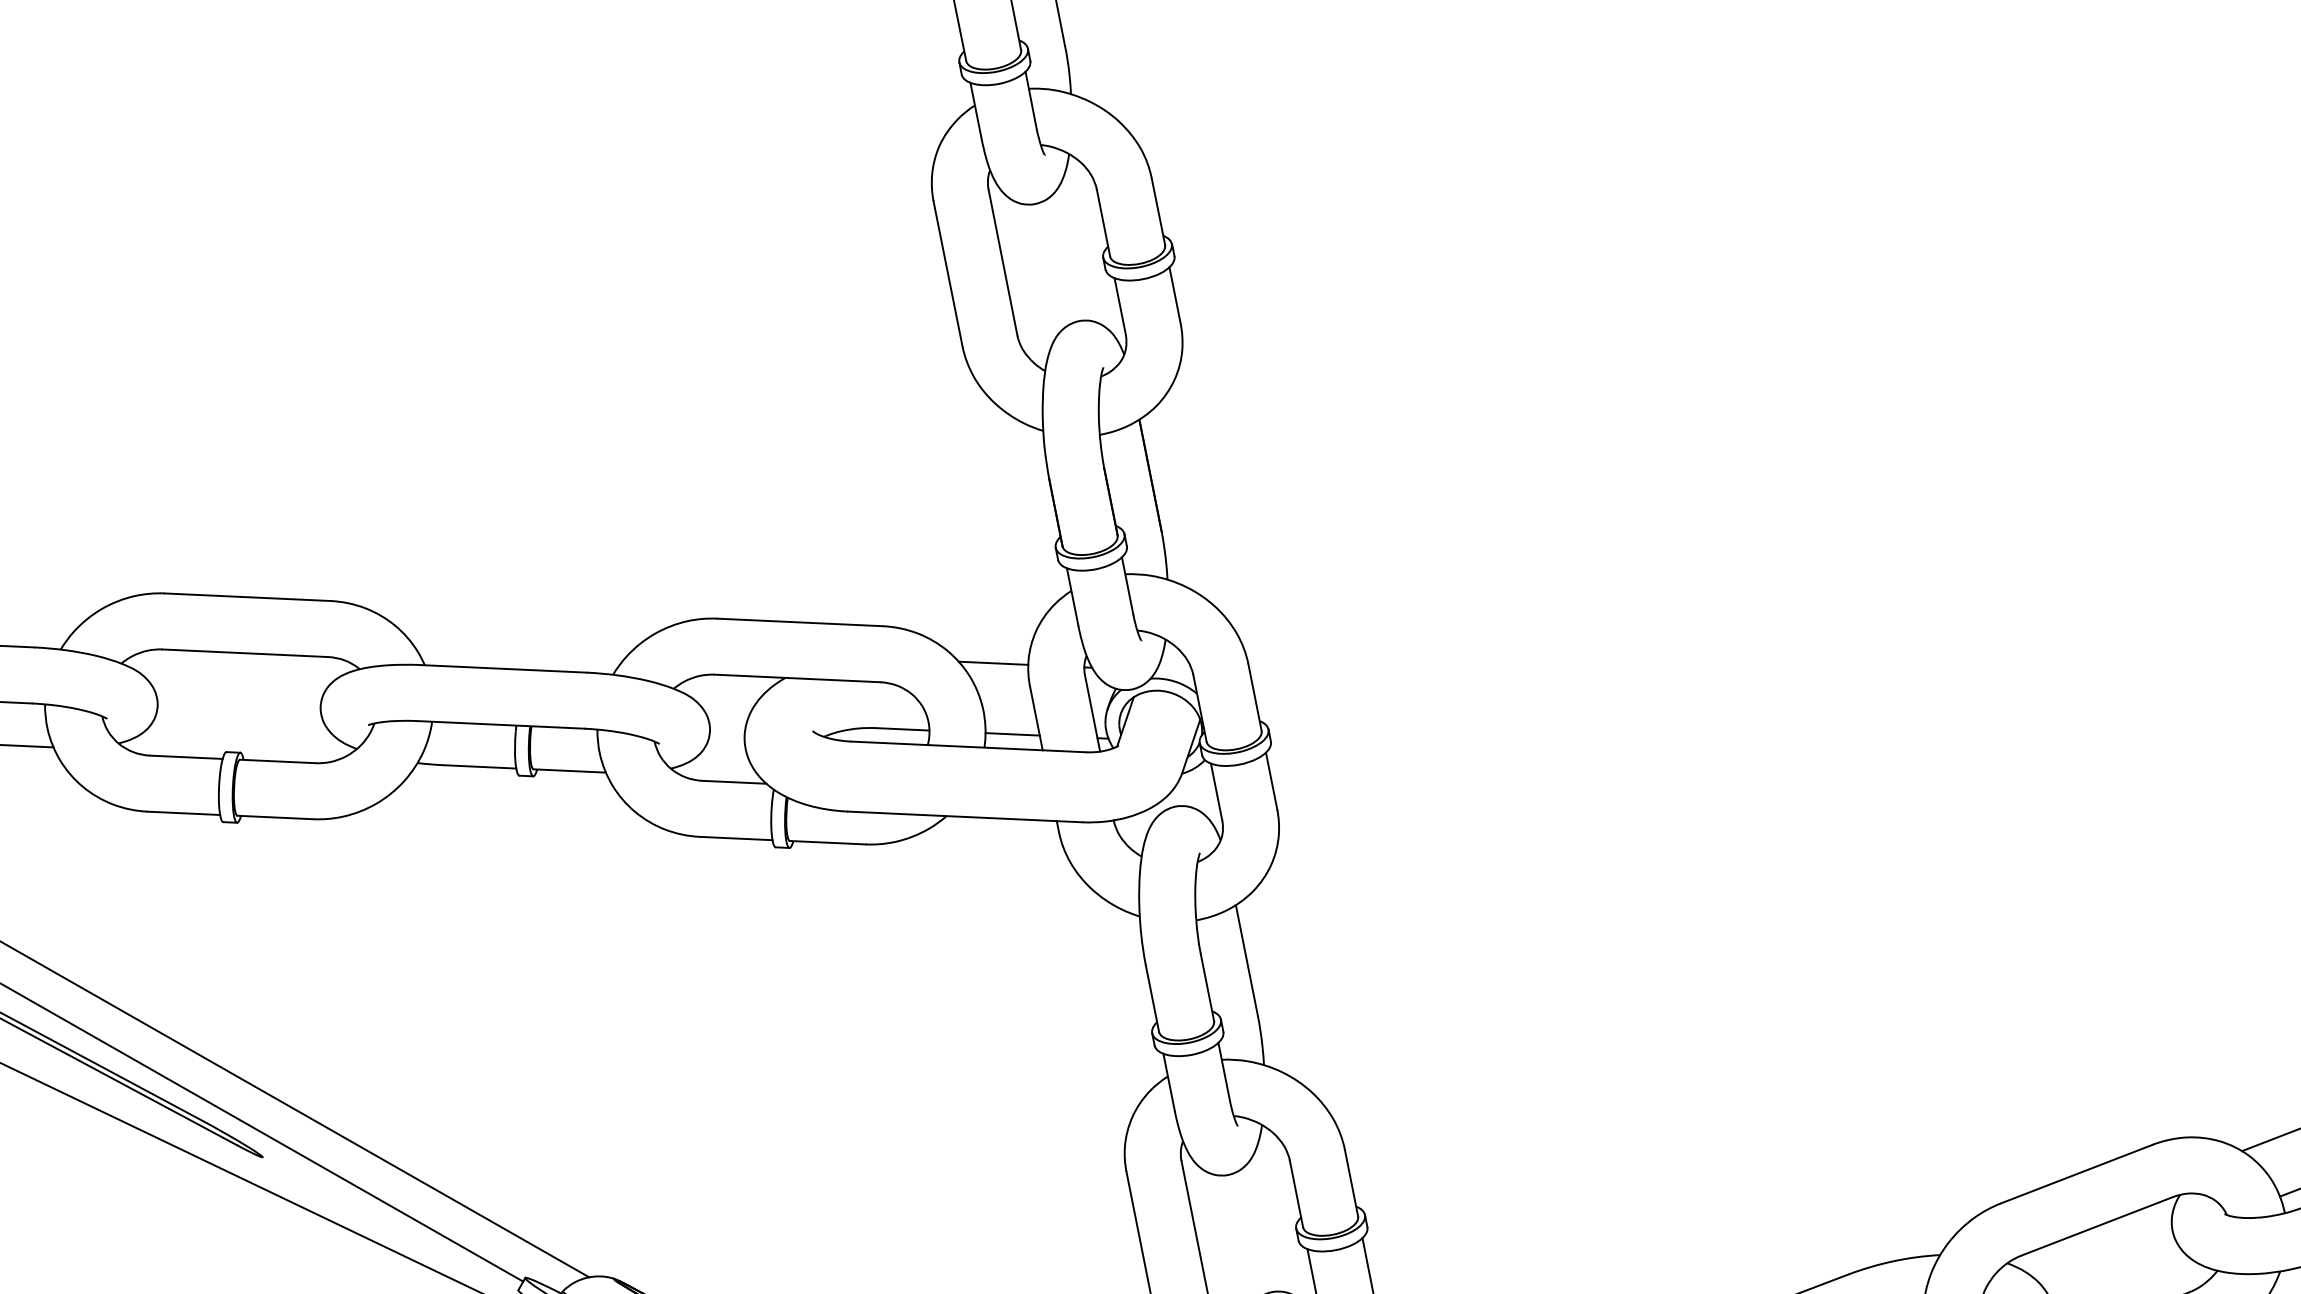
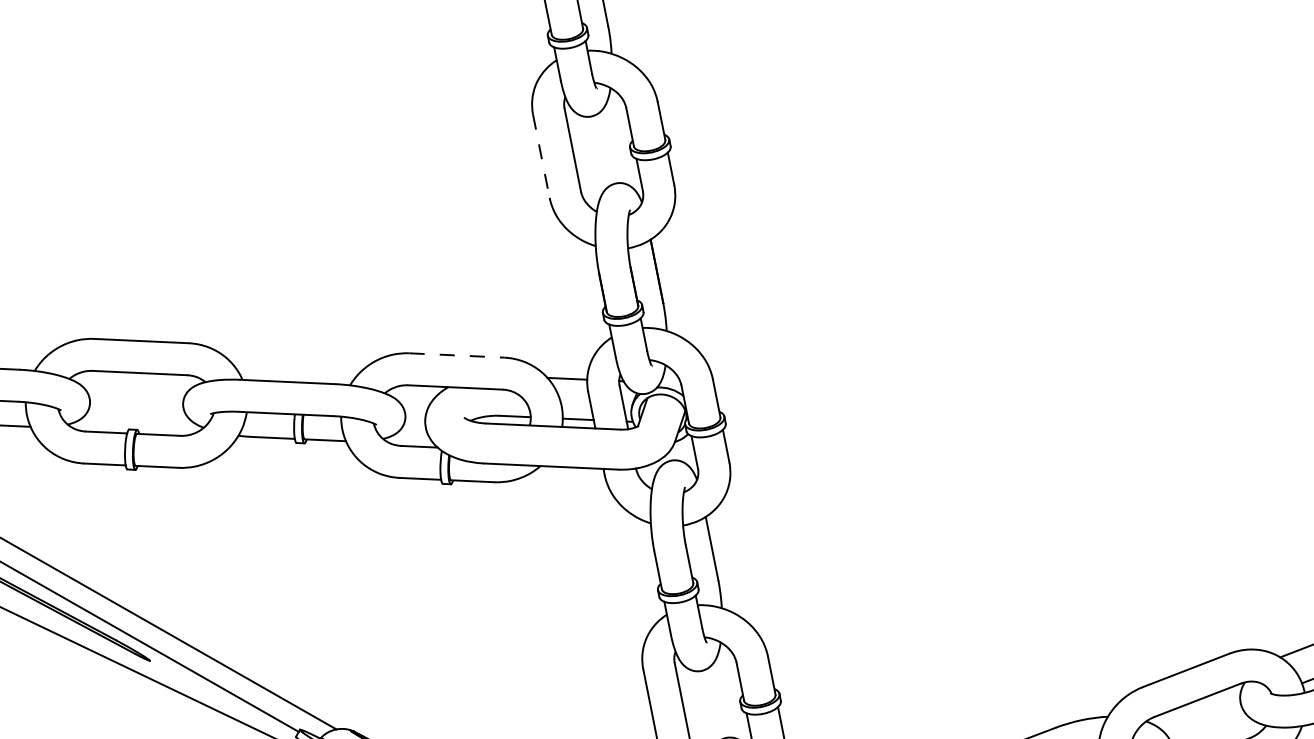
line: (948, 273) -> (541, 156), solid -> dashed
line: (801, 622) -> (457, 355), solid -> dashed

